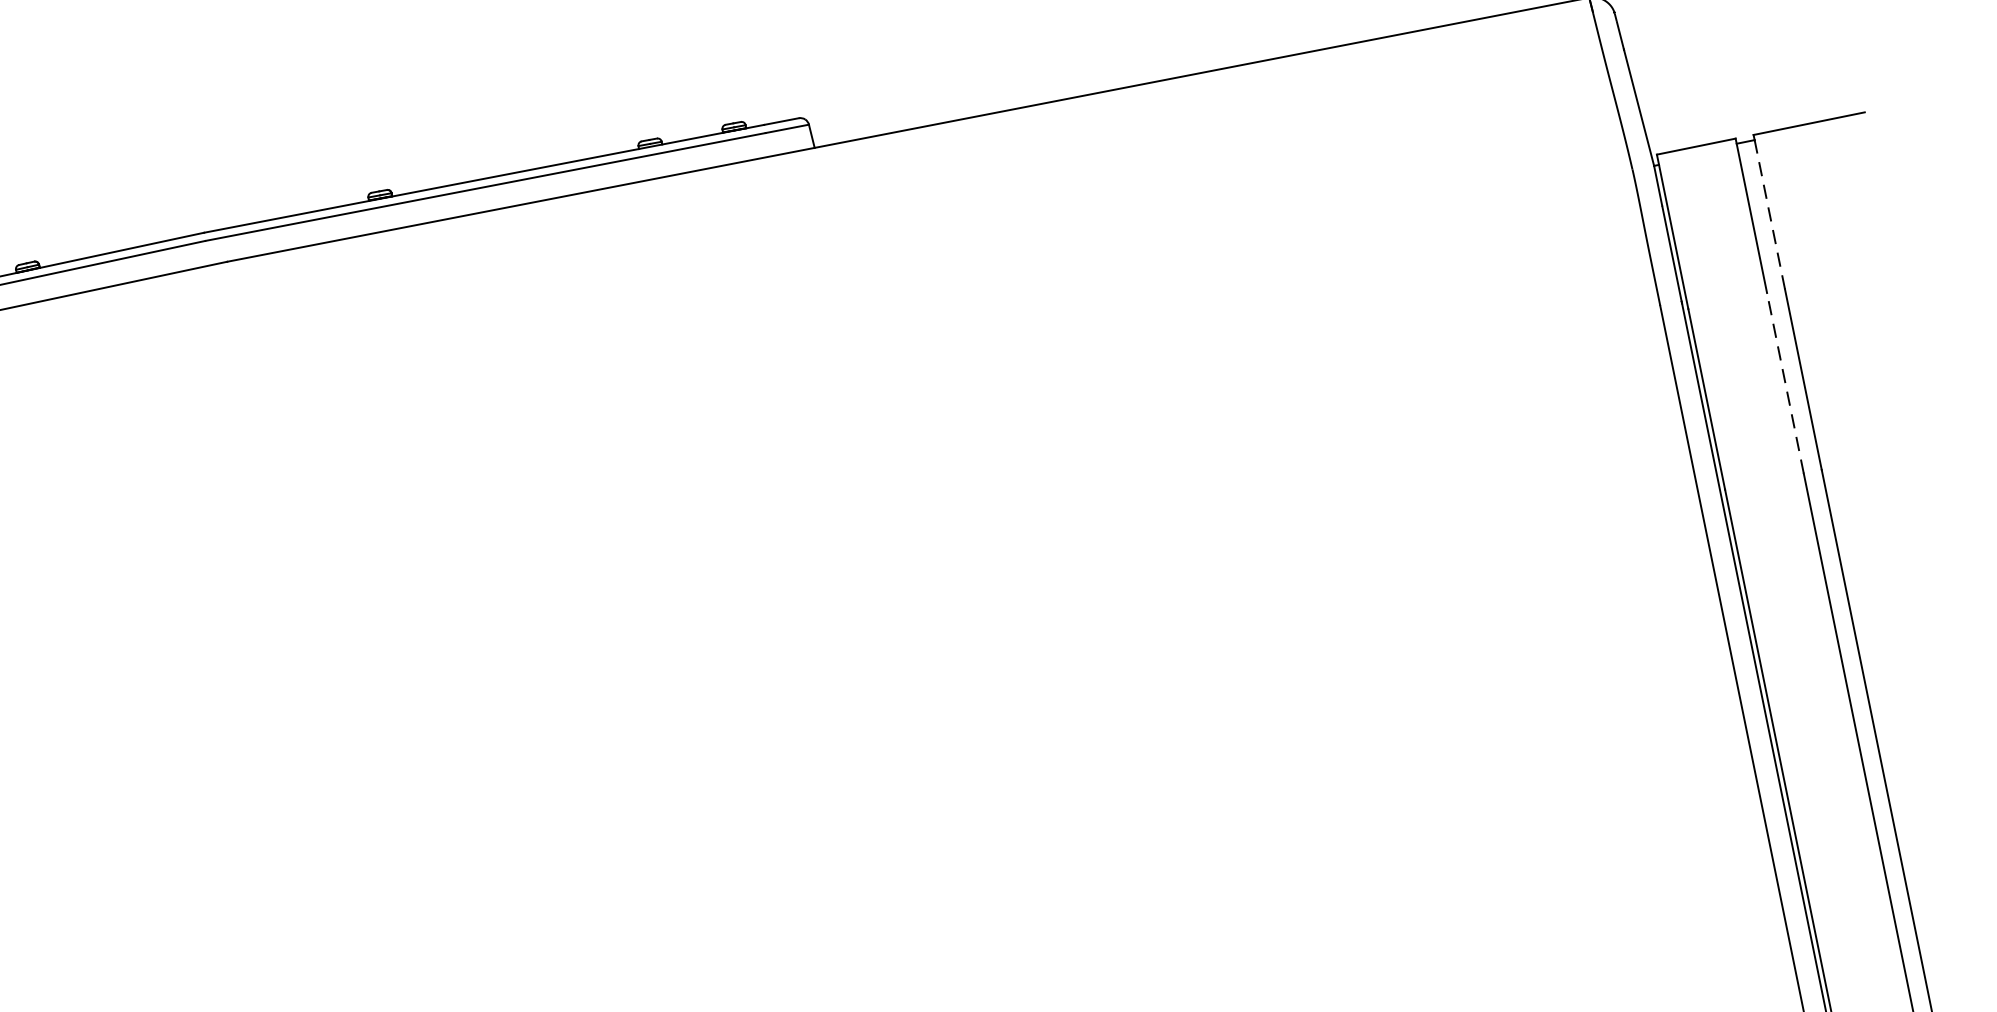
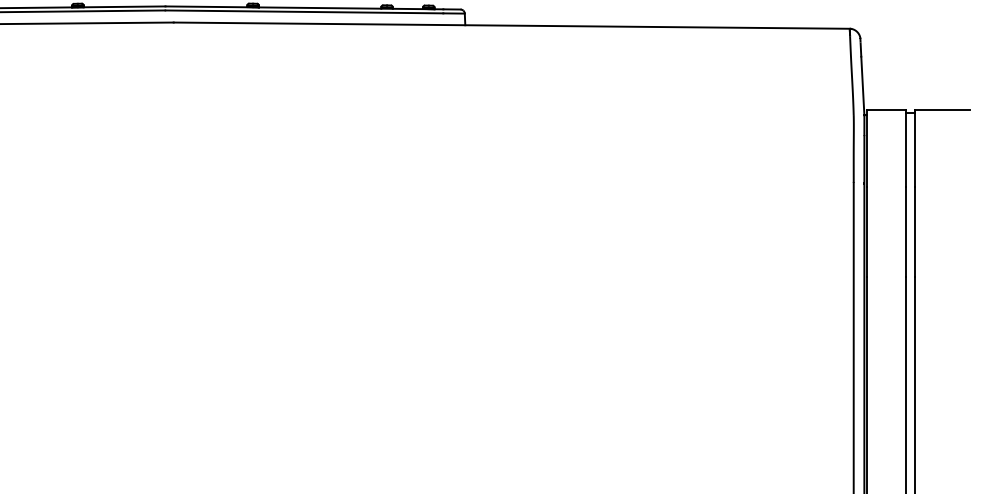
line: (1768, 211) -> (914, 148), dashed -> solid
line: (1784, 382) -> (905, 231), dashed -> solid

